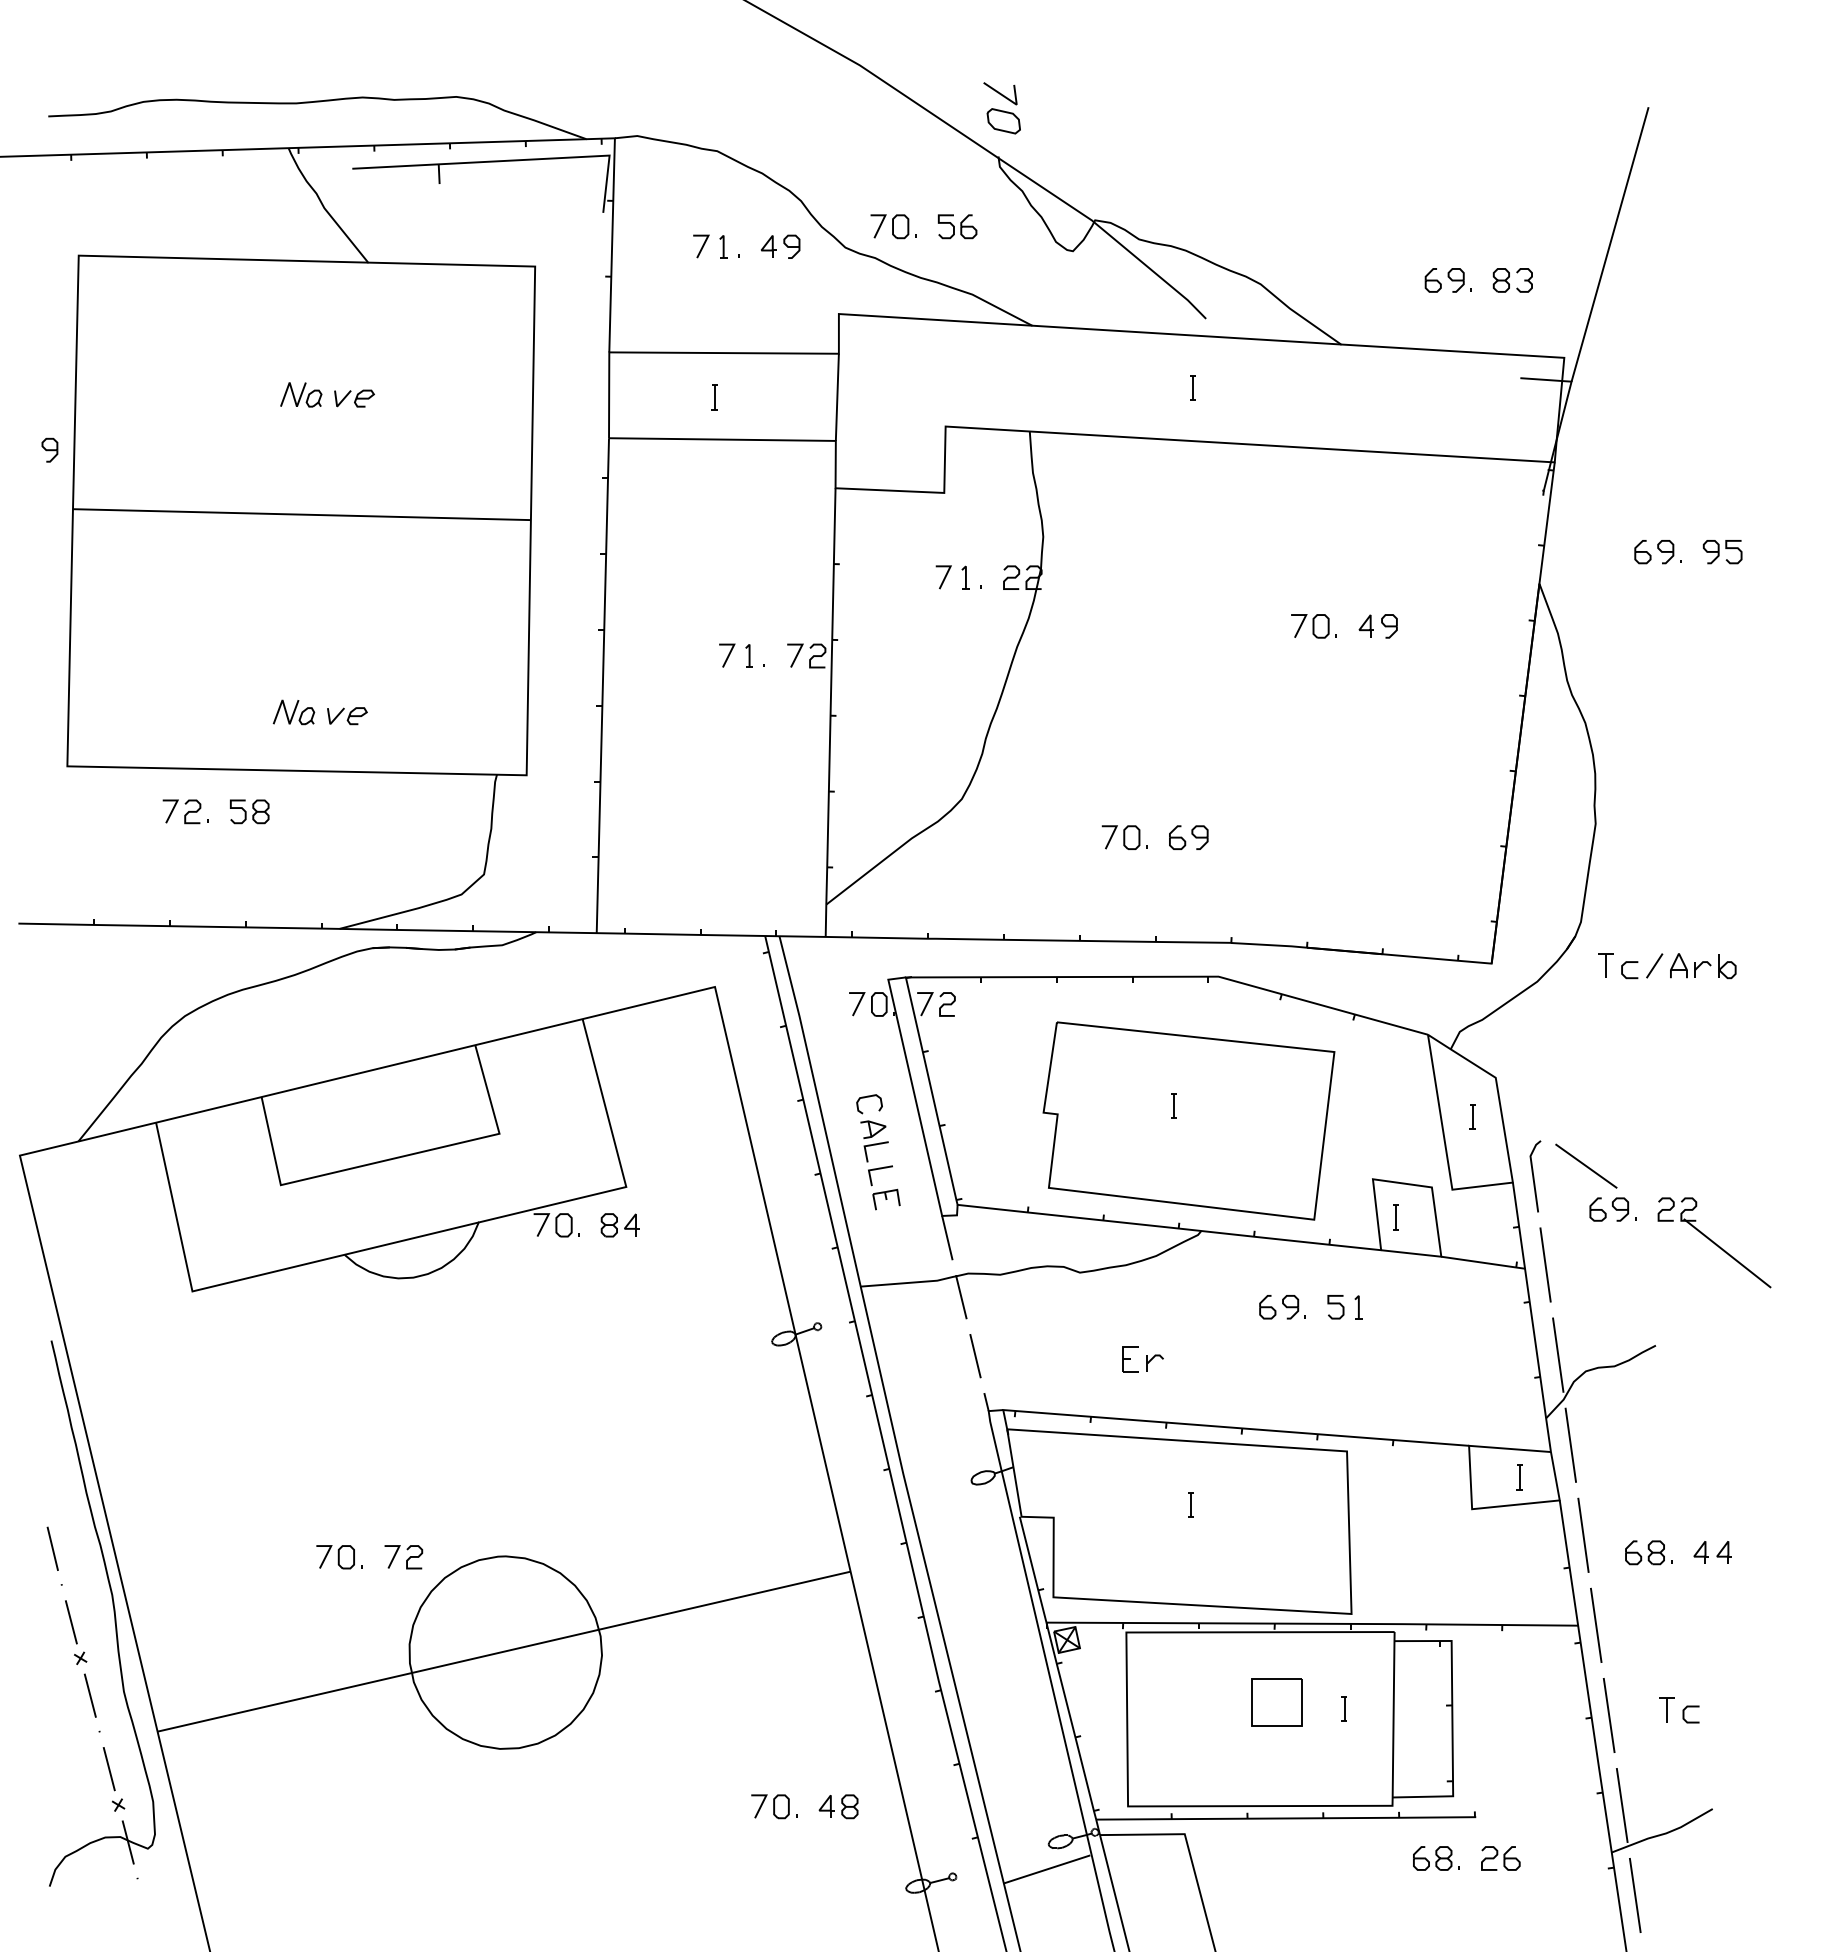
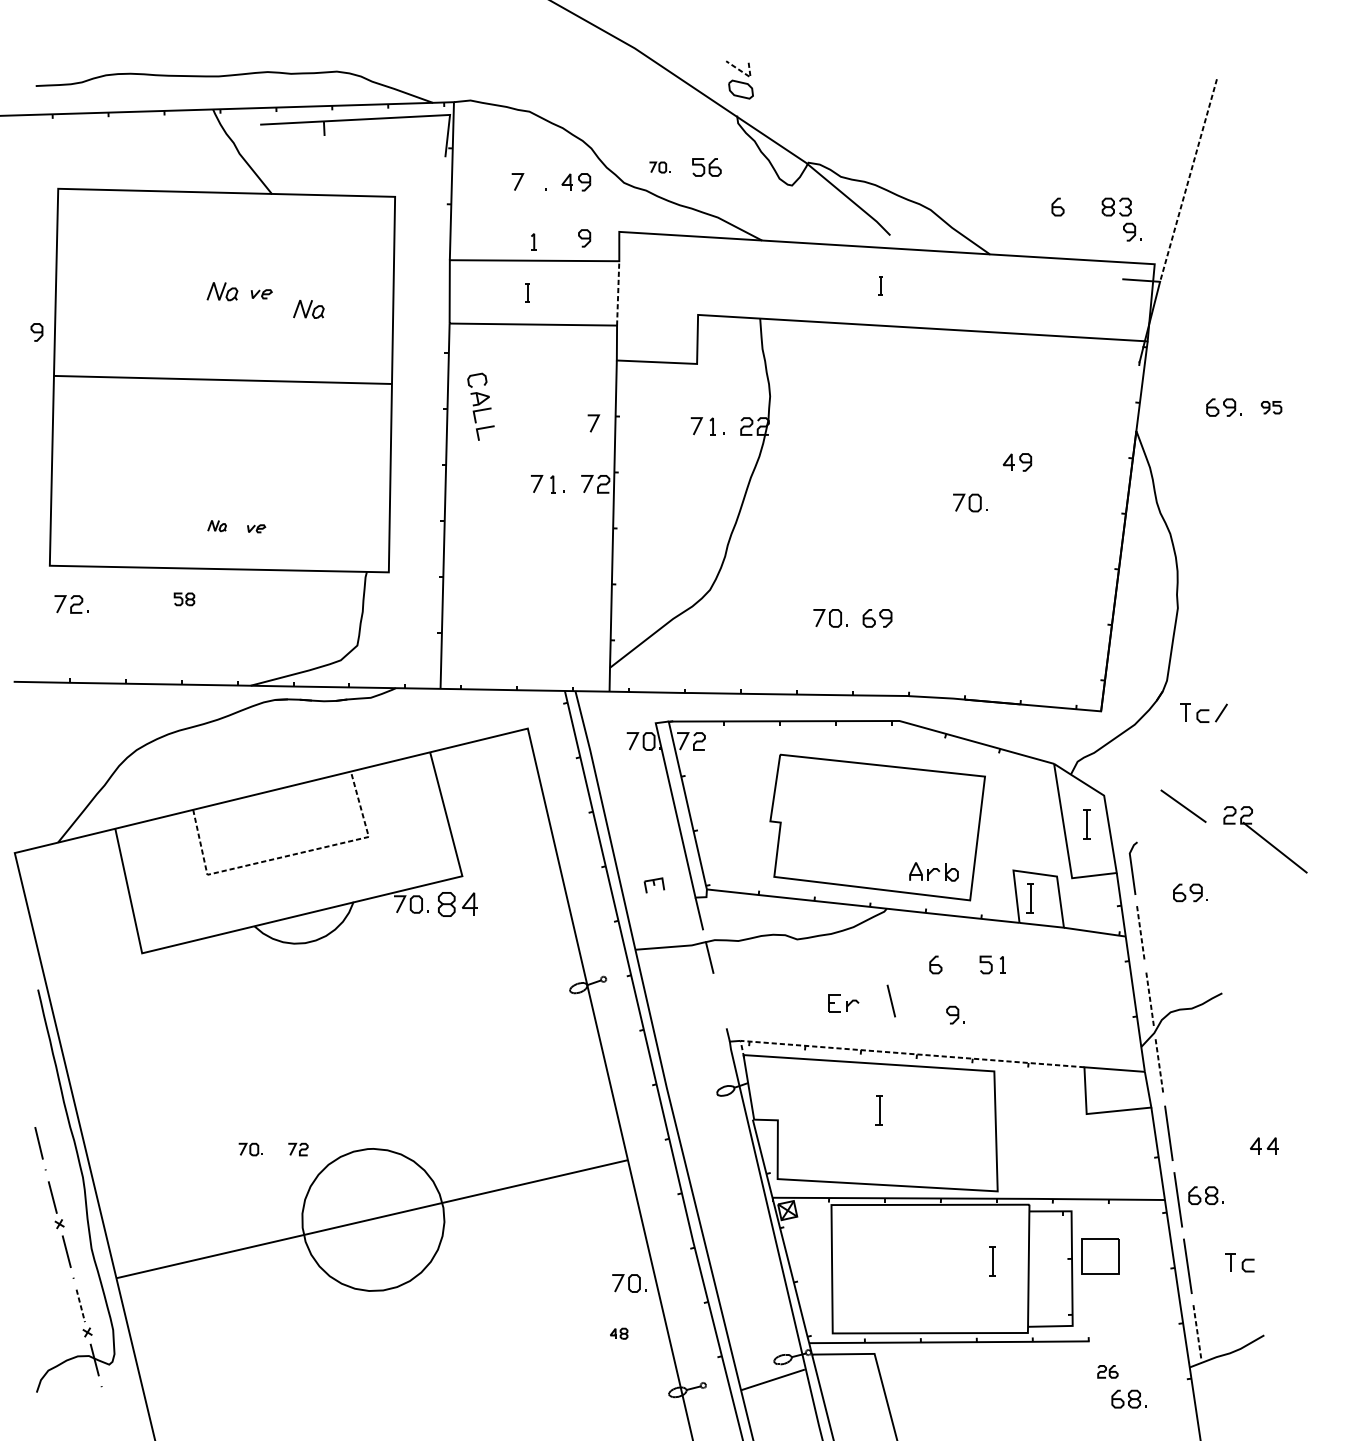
line: (1009, 99) -> (745, 73), solid -> dashed
part: (893, 226) -> (659, 167), size x0.6
line: (1610, 244) -> (1188, 180), solid -> dashed
part: (723, 246) -> (534, 241), moved
part: (1459, 280) -> (1131, 232), moved
part: (791, 322) -> (584, 238), added
line: (837, 397) -> (618, 293), solid -> dashed
part: (354, 398) -> (261, 294), size x0.7
part: (418, 418) -> (309, 309), added
part: (1722, 552) -> (1271, 407), size x0.7
line: (804, 573) -> (593, 423), added
part: (1313, 626) -> (969, 503), moved
part: (293, 712) -> (216, 526), size x0.6
part: (347, 716) -> (256, 528), size x0.6
part: (185, 811) -> (71, 604), moved
part: (249, 811) -> (184, 599), size x0.7
part: (1703, 966) -> (934, 872), moved
part: (1173, 1105) -> (866, 816), removed
part: (1472, 1116) -> (1086, 824), size x1.6
part: (874, 1140) -> (480, 407), moved
line: (390, 1159) -> (288, 855), solid -> dashed
line: (1586, 1165) -> (1183, 805), moved
part: (1395, 1217) -> (1030, 898), size x1.6
part: (619, 1225) -> (457, 904), size x1.4
part: (1714, 1242) -> (1265, 839), moved
line: (1545, 1265) -> (1140, 934), solid -> dashed
part: (1293, 1307) -> (954, 1015), moved
line: (1558, 1355) -> (1150, 1000), solid -> dashed
line: (975, 1356) -> (891, 1001), moved
line: (1222, 1426) -> (902, 1053), solid -> dashed
line: (1570, 1445) -> (1159, 1067), solid -> dashed
part: (1519, 1477) -> (1121, 1090), removed
part: (1190, 1504) -> (878, 1110), size x1.6
part: (1648, 1552) -> (1205, 1195), moved
part: (339, 1557) -> (250, 1149), size x0.7
part: (403, 1557) -> (297, 1149), size x0.7
part: (1276, 1702) -> (1100, 1256), moved
part: (1343, 1708) -> (991, 1261), size x1.6
line: (109, 1769) -> (80, 1306), solid -> dashed
line: (1622, 1805) -> (1197, 1332), solid -> dashed
part: (774, 1806) -> (629, 1283), moved
part: (838, 1806) -> (619, 1333), size x0.6
part: (1436, 1858) -> (1129, 1399), moved
part: (1500, 1858) -> (1107, 1371), size x0.7
line: (1635, 1895) -> (1207, 1399), removed

